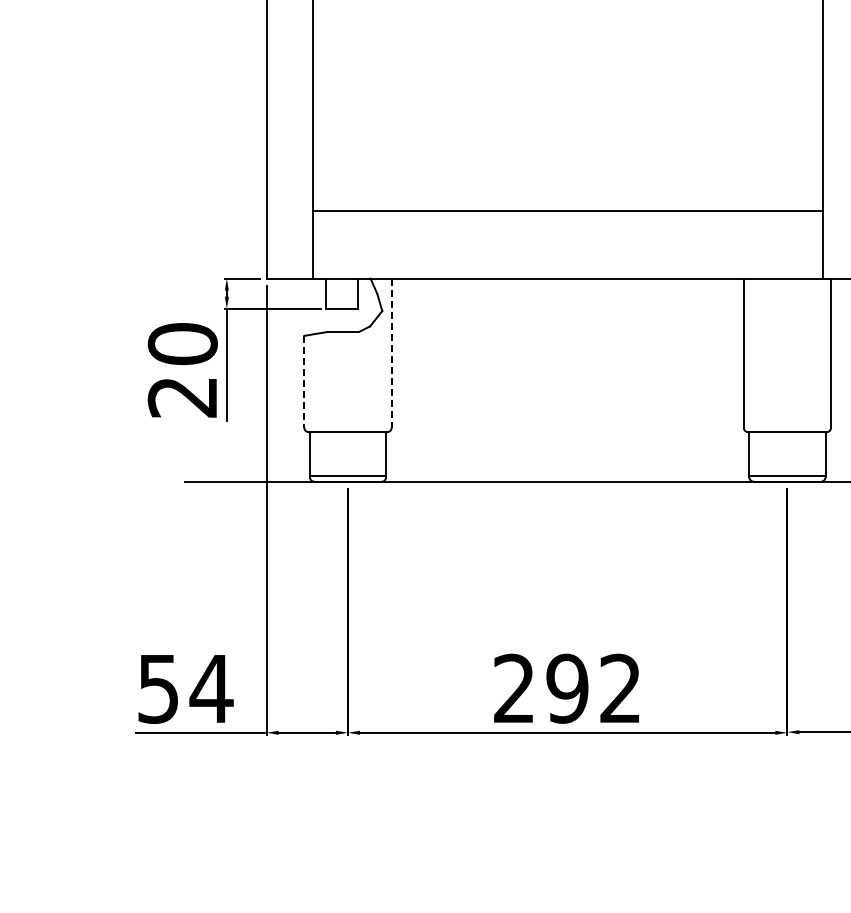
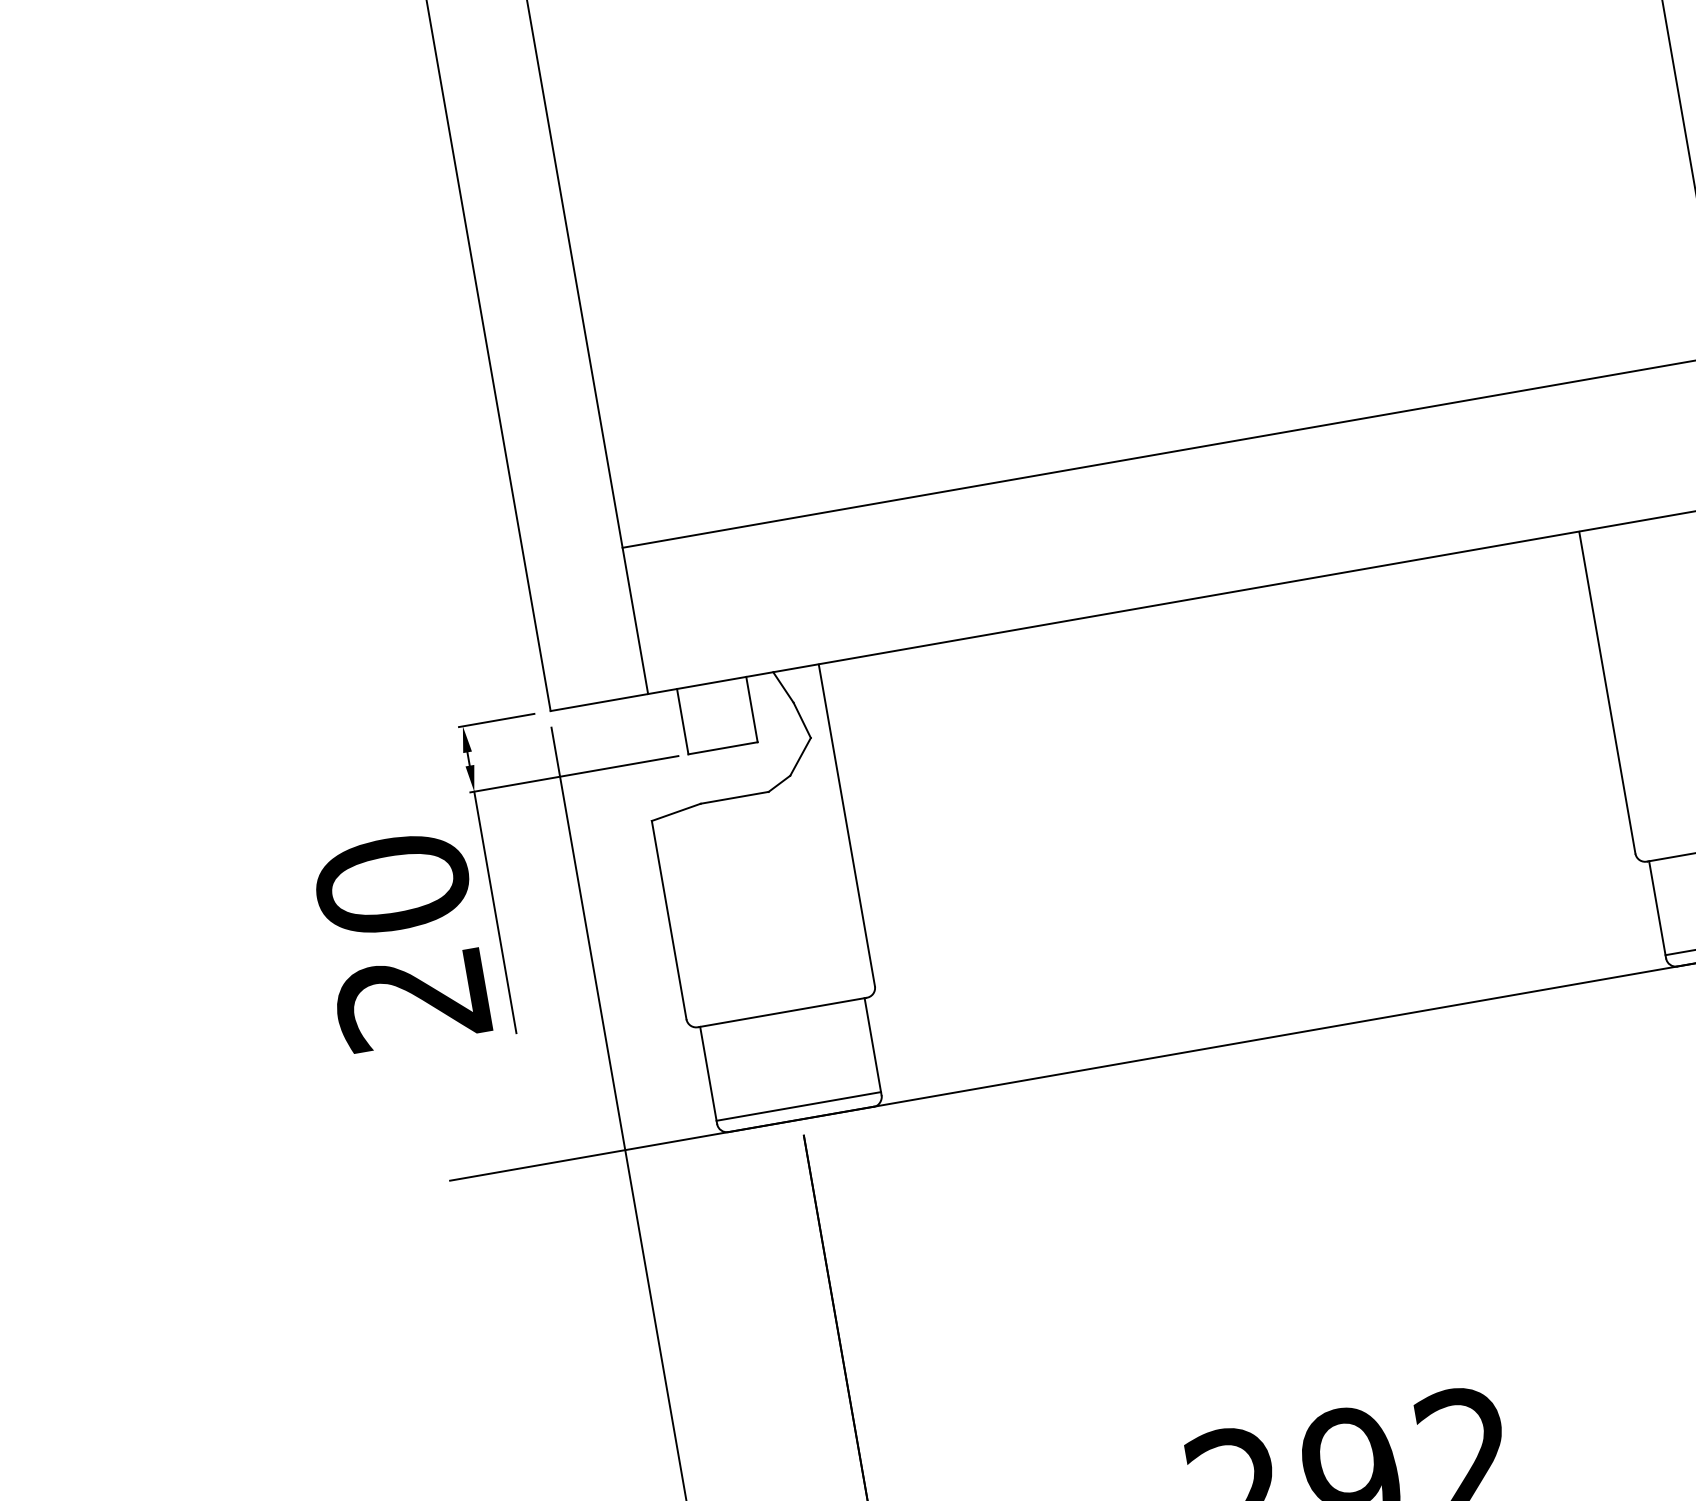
line: (391, 353) -> (846, 826), dashed -> solid
line: (304, 381) -> (669, 919), dashed -> solid

